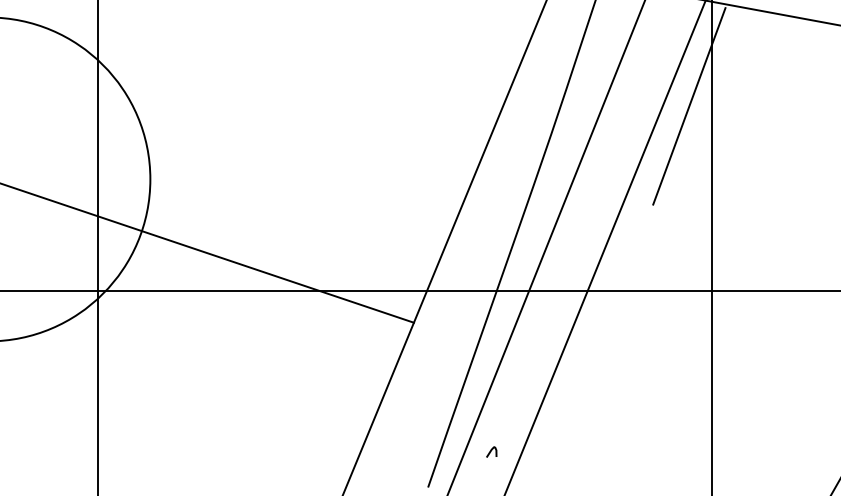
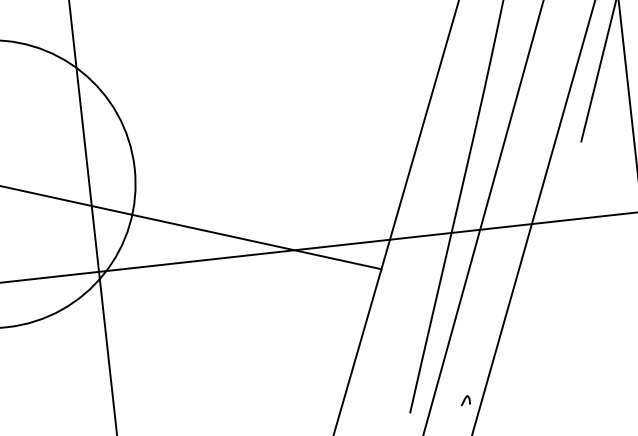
curve: (491, 451) -> (465, 400), moved

